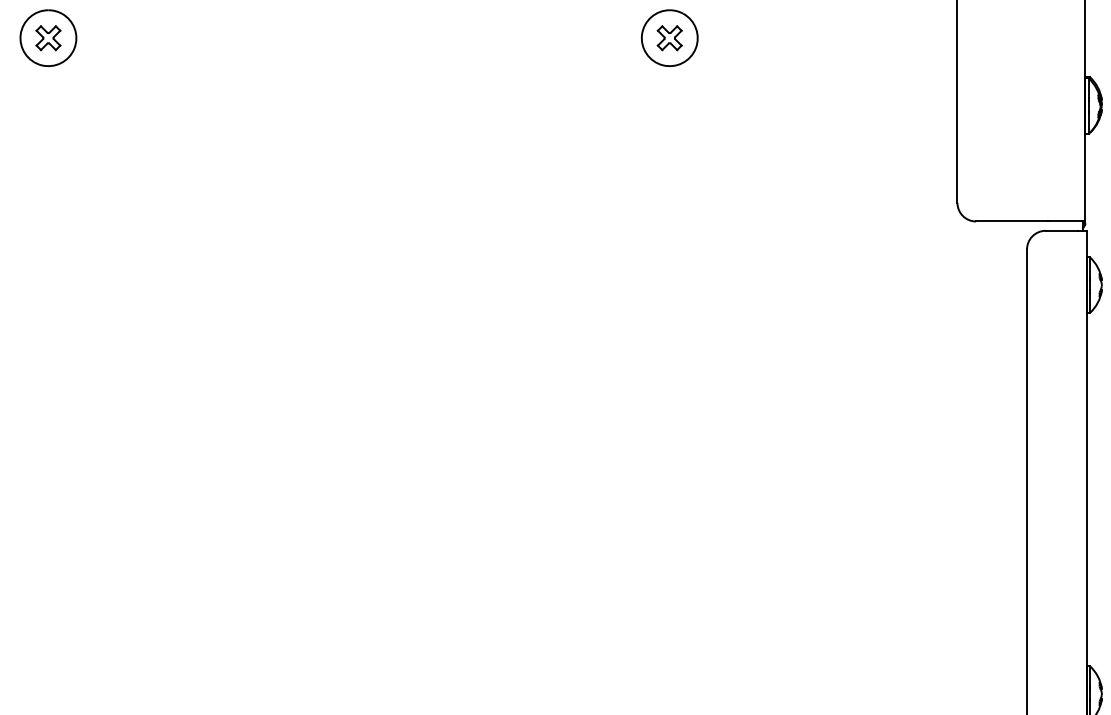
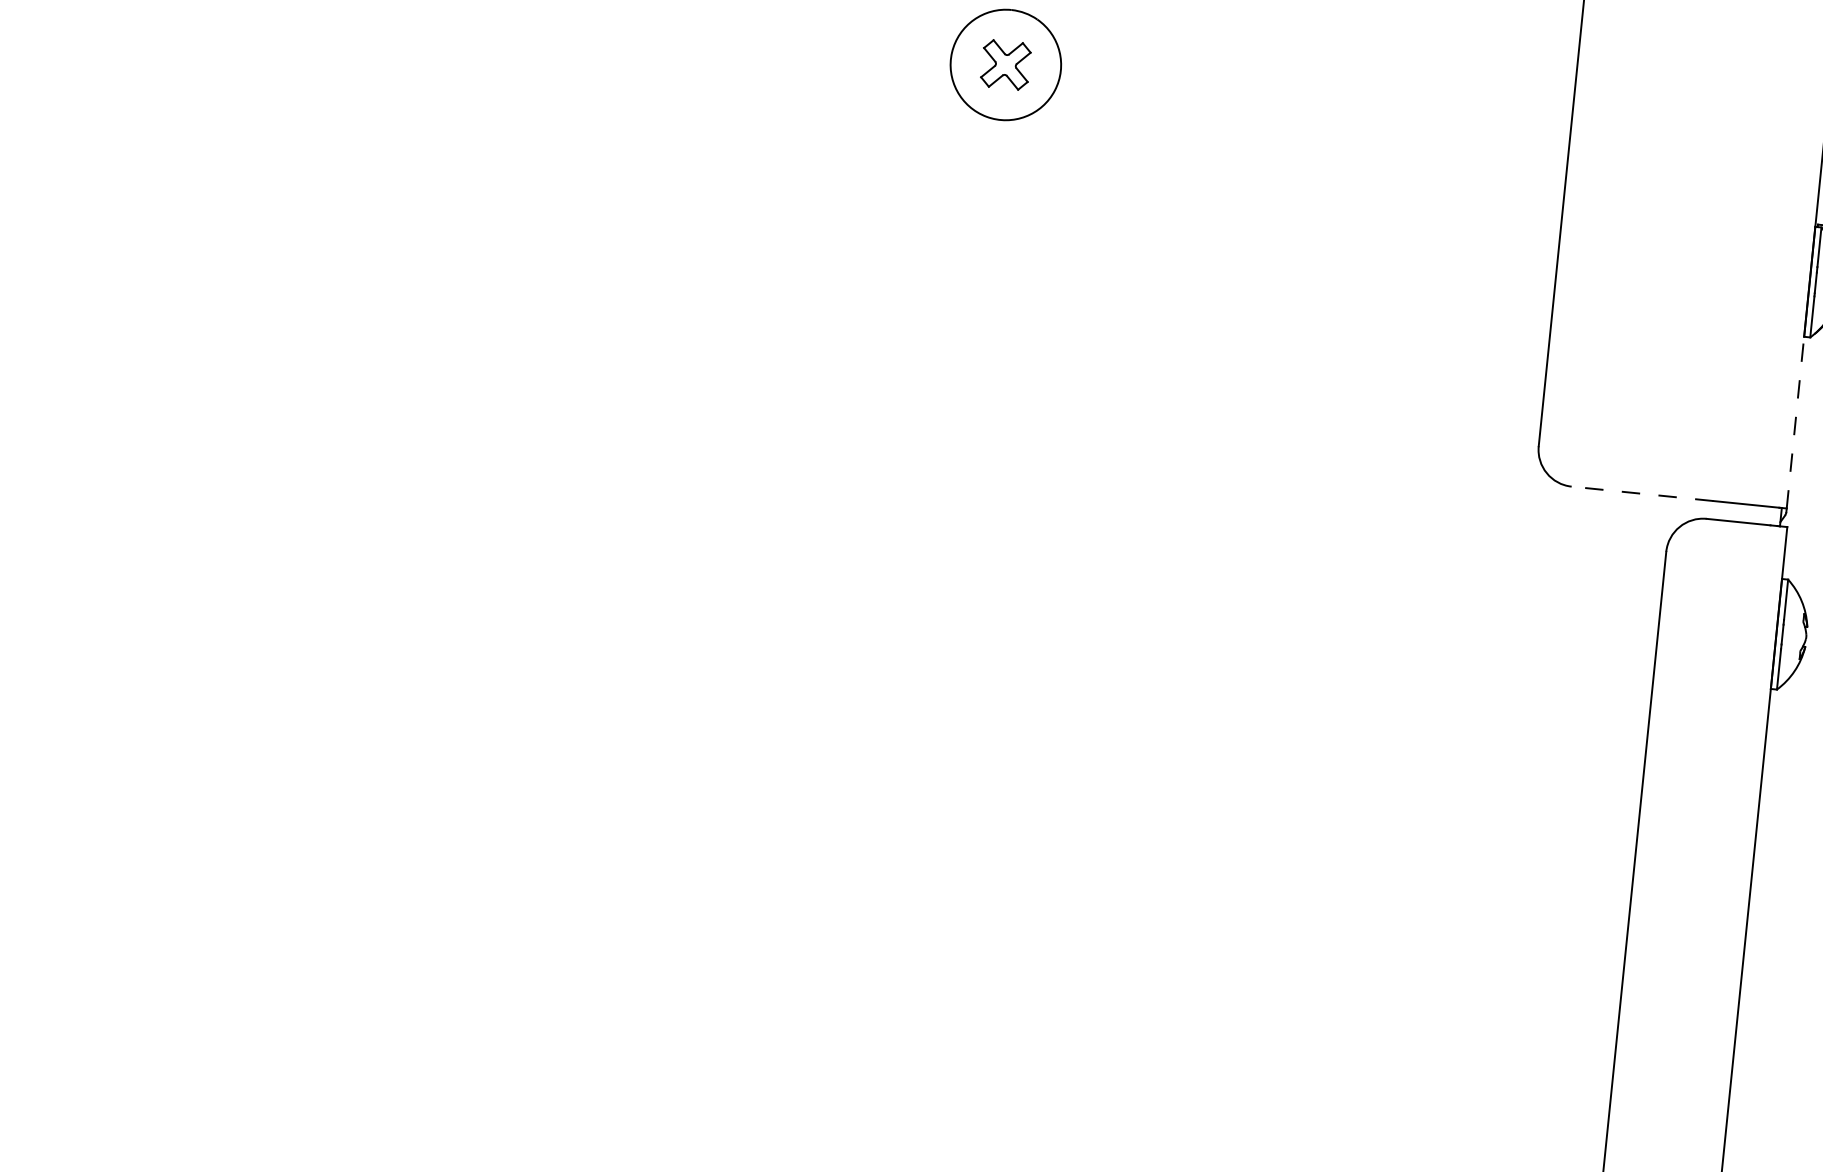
line: (1085, 177) -> (1795, 421), solid -> dashed
line: (1011, 221) -> (1641, 493), solid -> dashed

